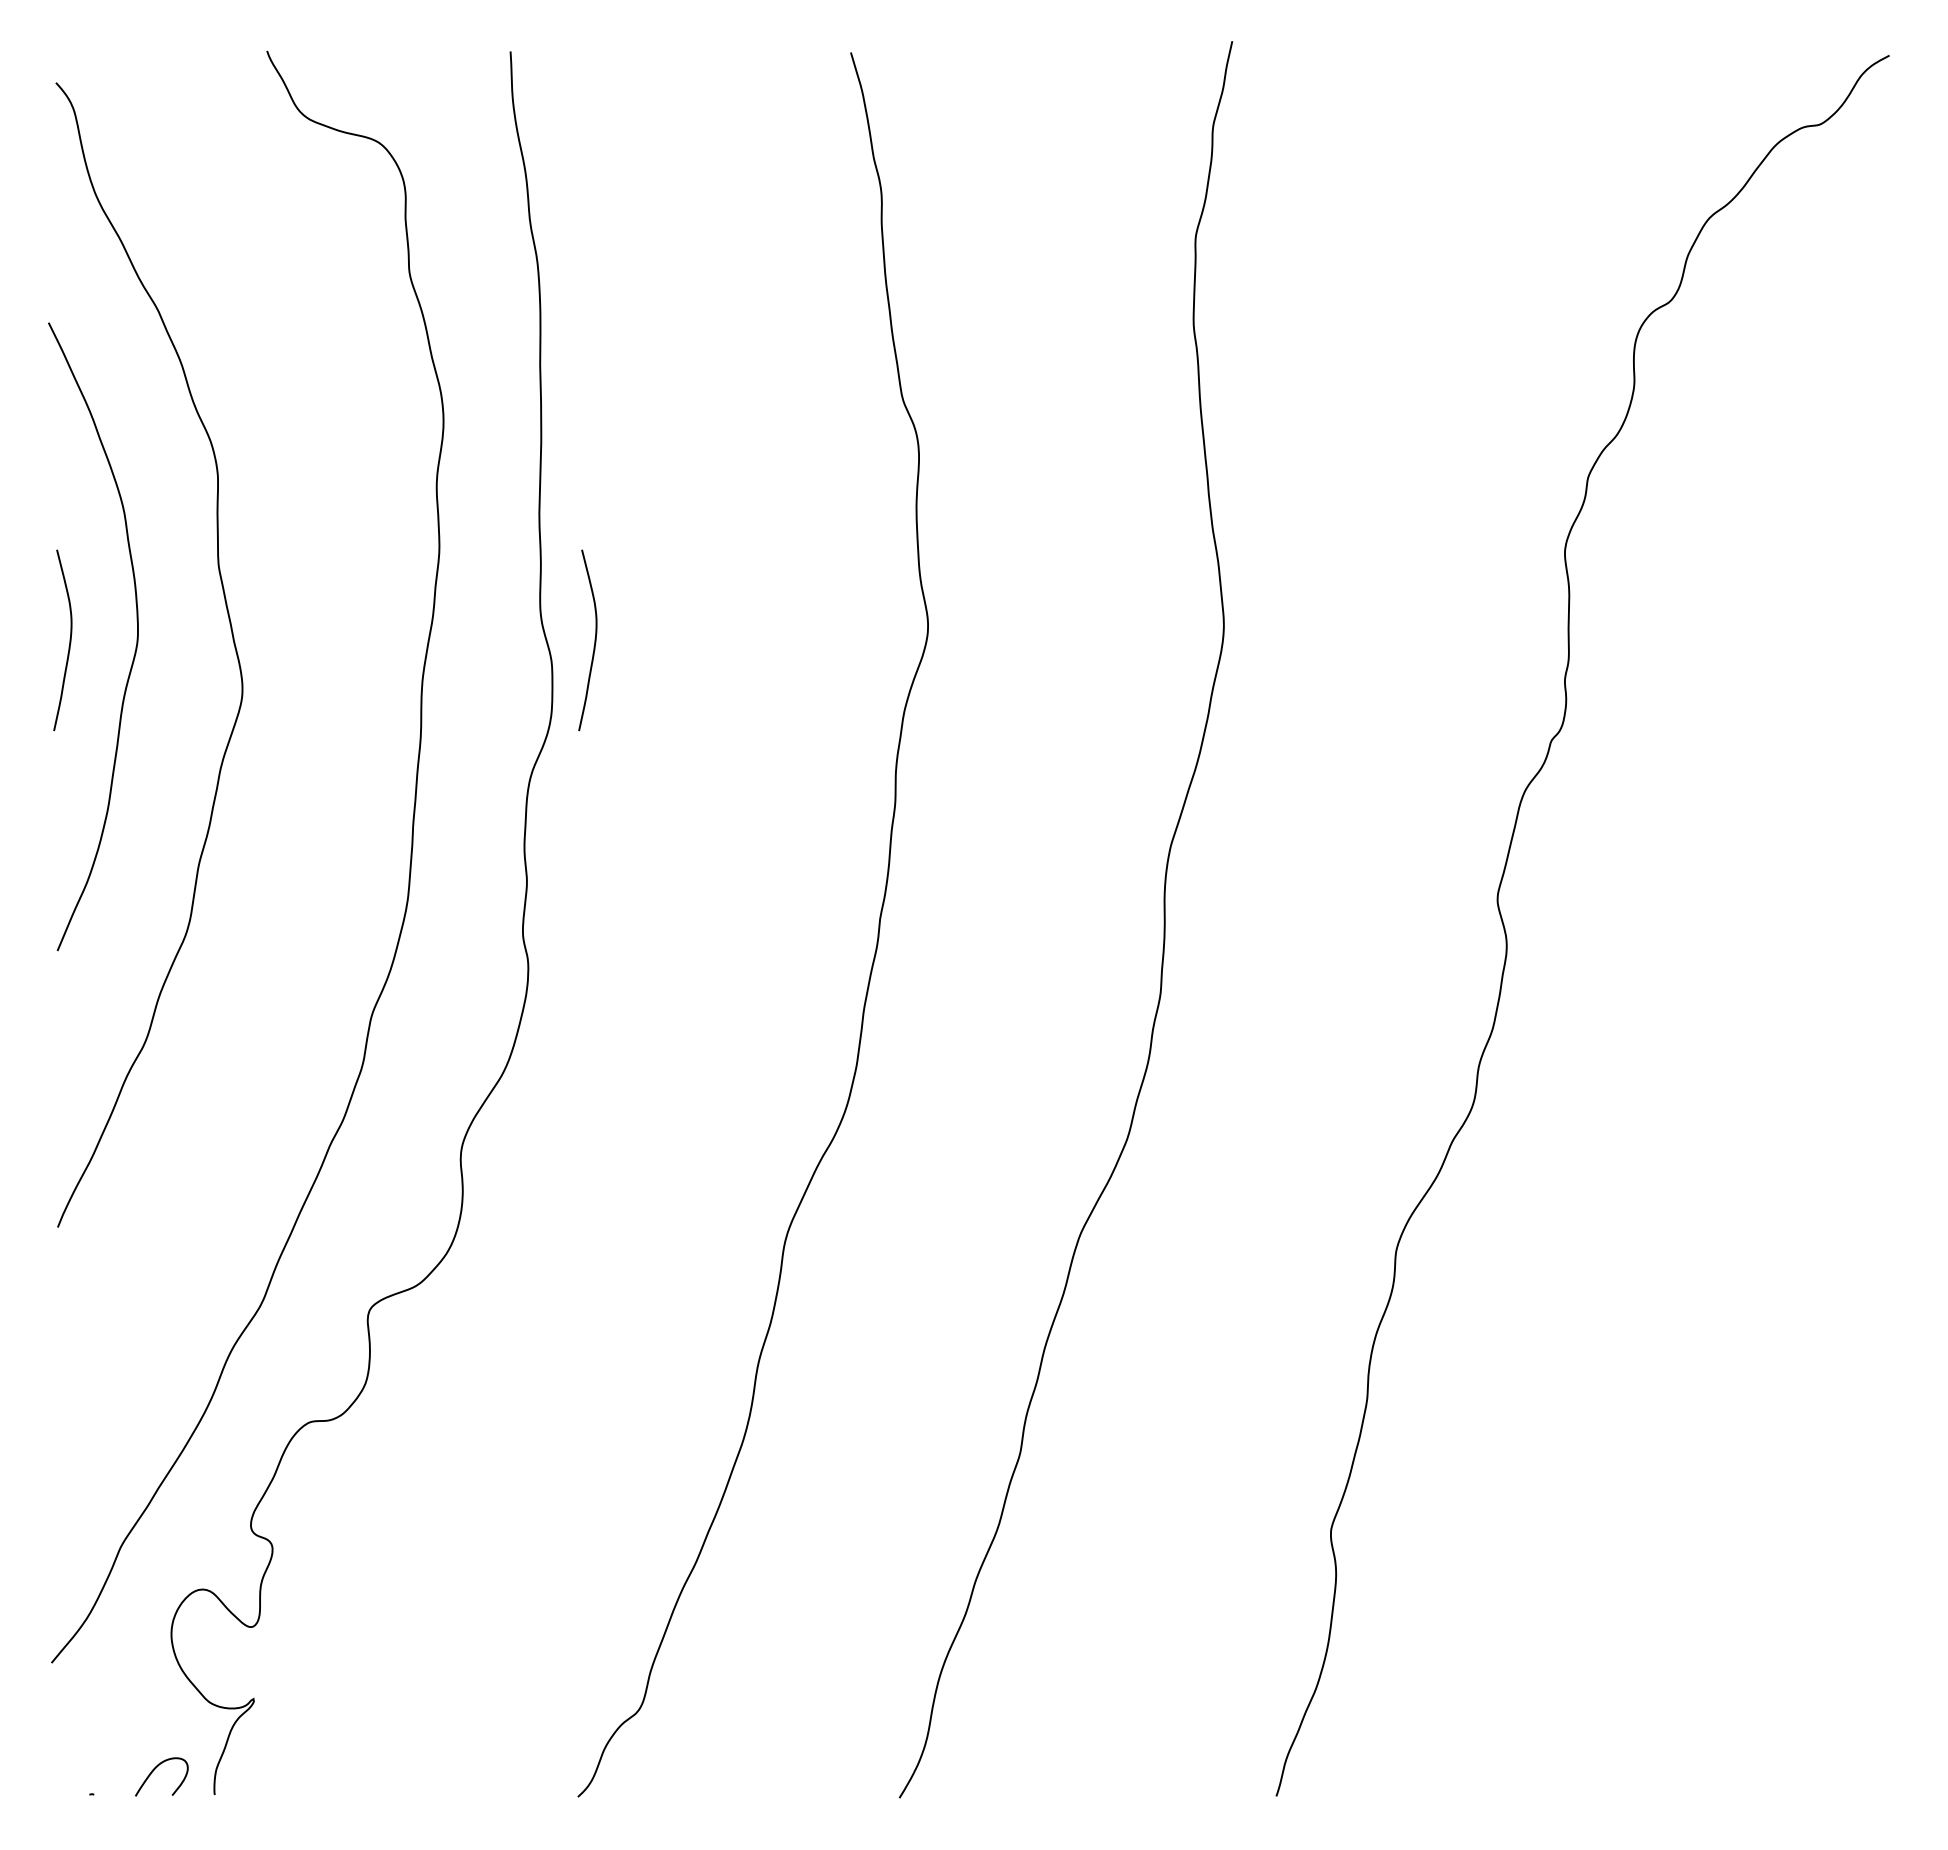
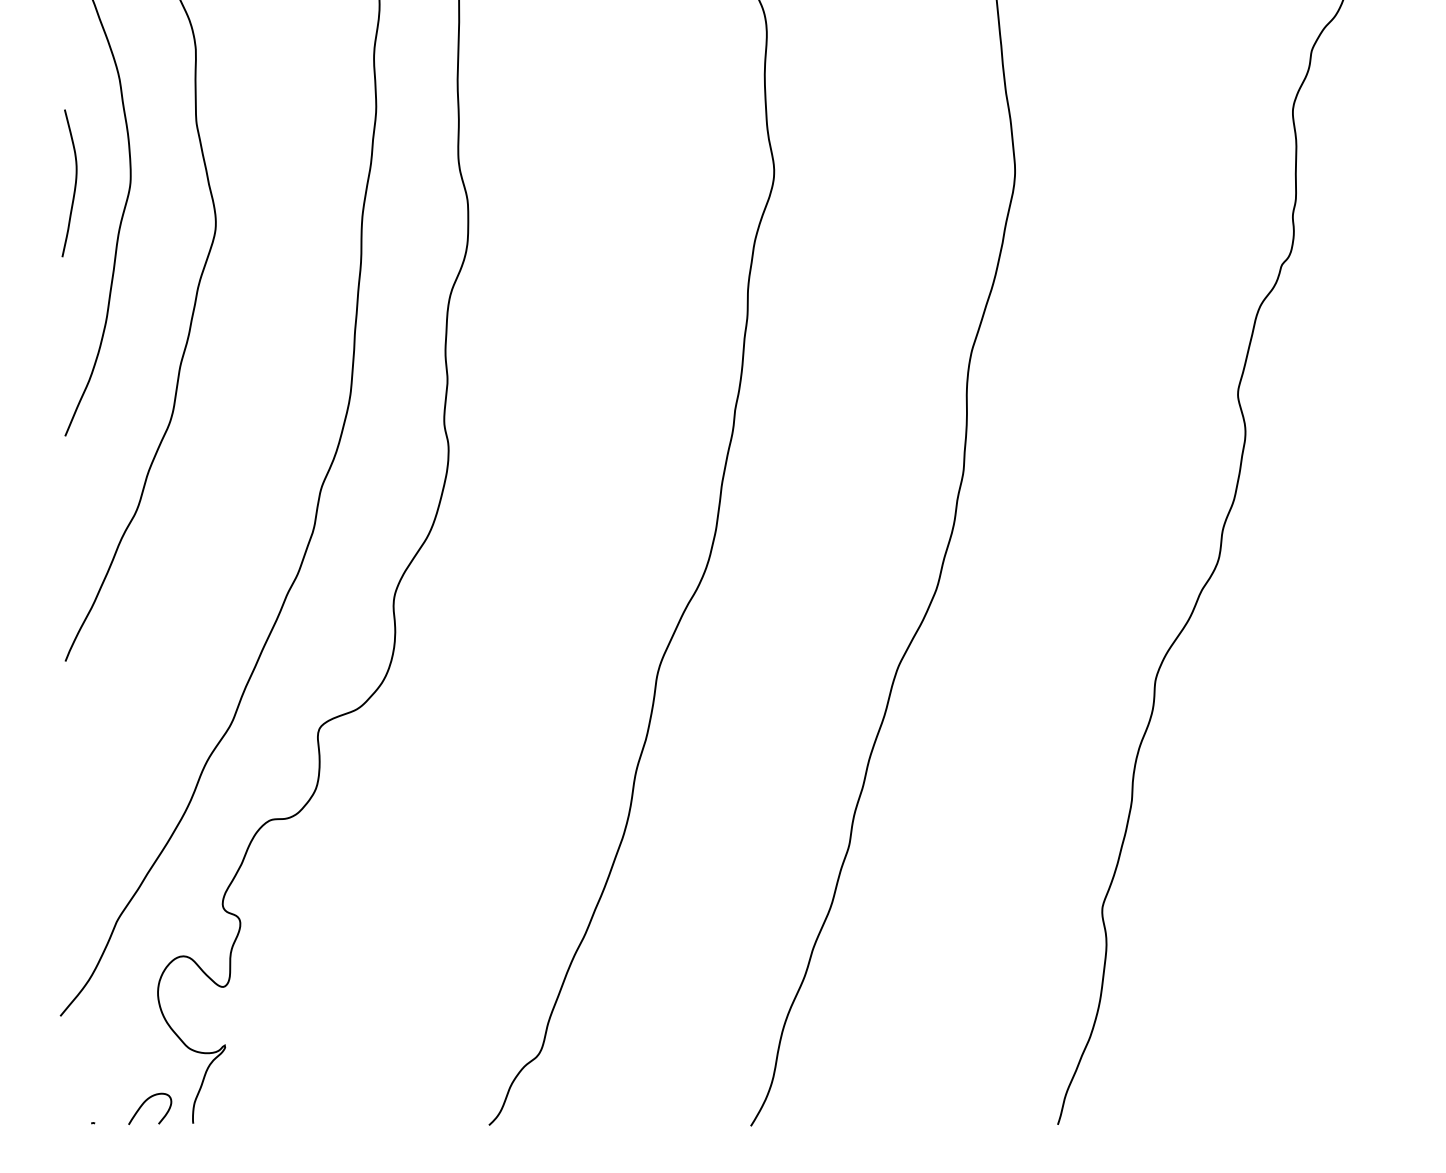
curve: (594, 640) -> (502, 183), removed

